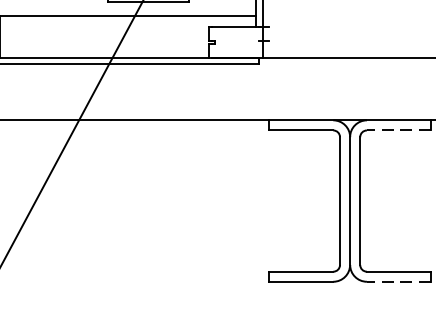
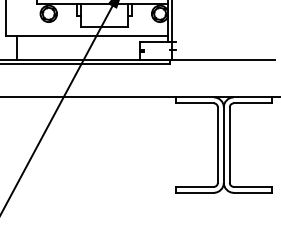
line: (398, 130) -> (252, 103), dashed -> solid
line: (398, 281) -> (252, 192), dashed -> solid

